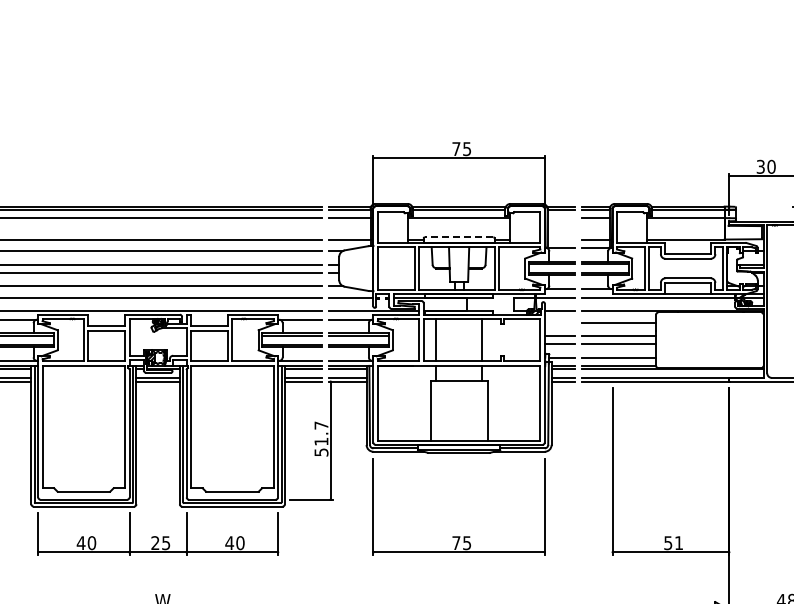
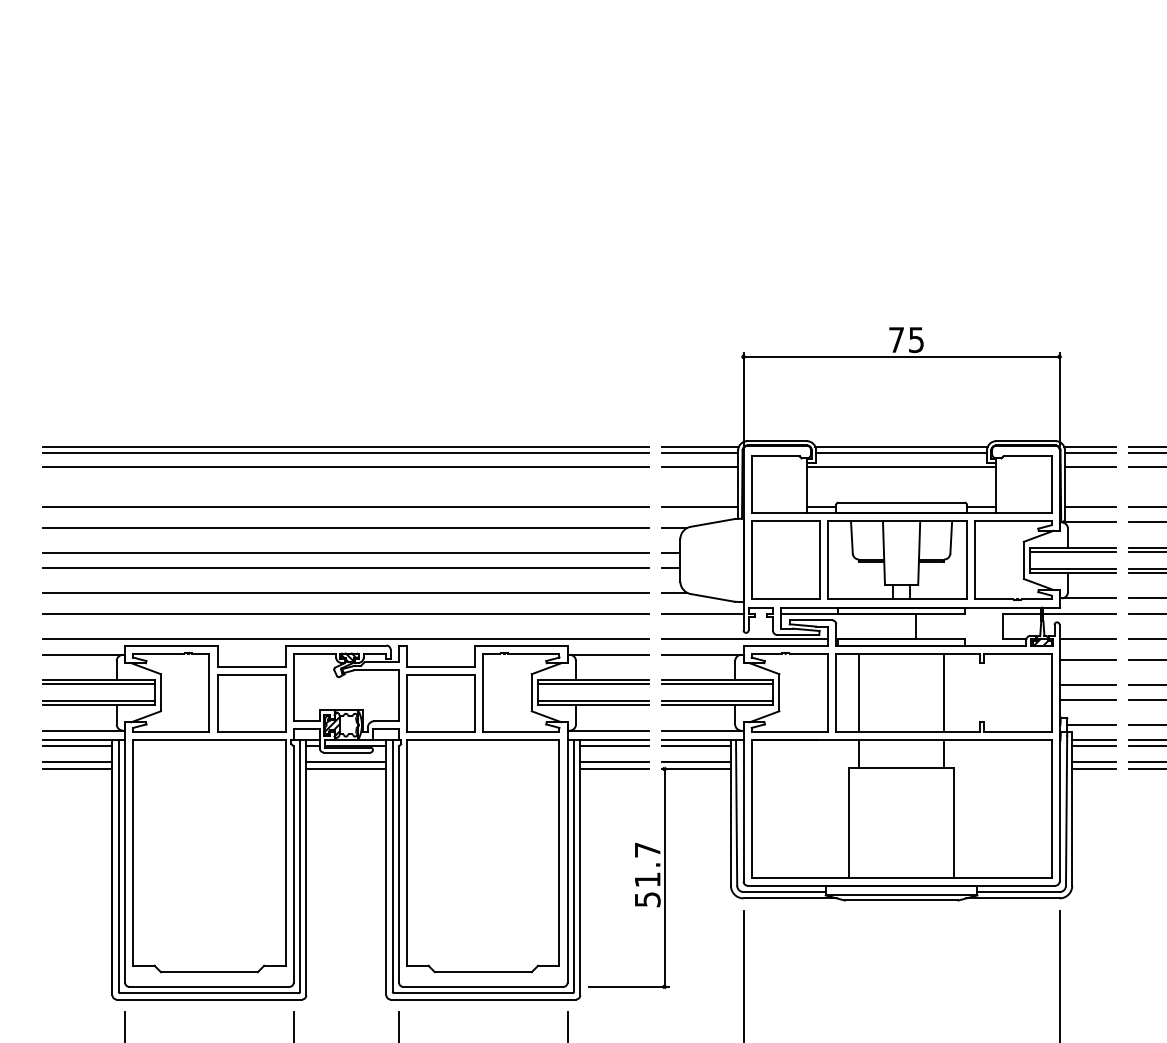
line: (561, 218) -> (1090, 468), added
line: (458, 237) -> (900, 503), dashed -> solid
line: (561, 239) -> (1090, 506), added
line: (559, 322) -> (1086, 659), added

